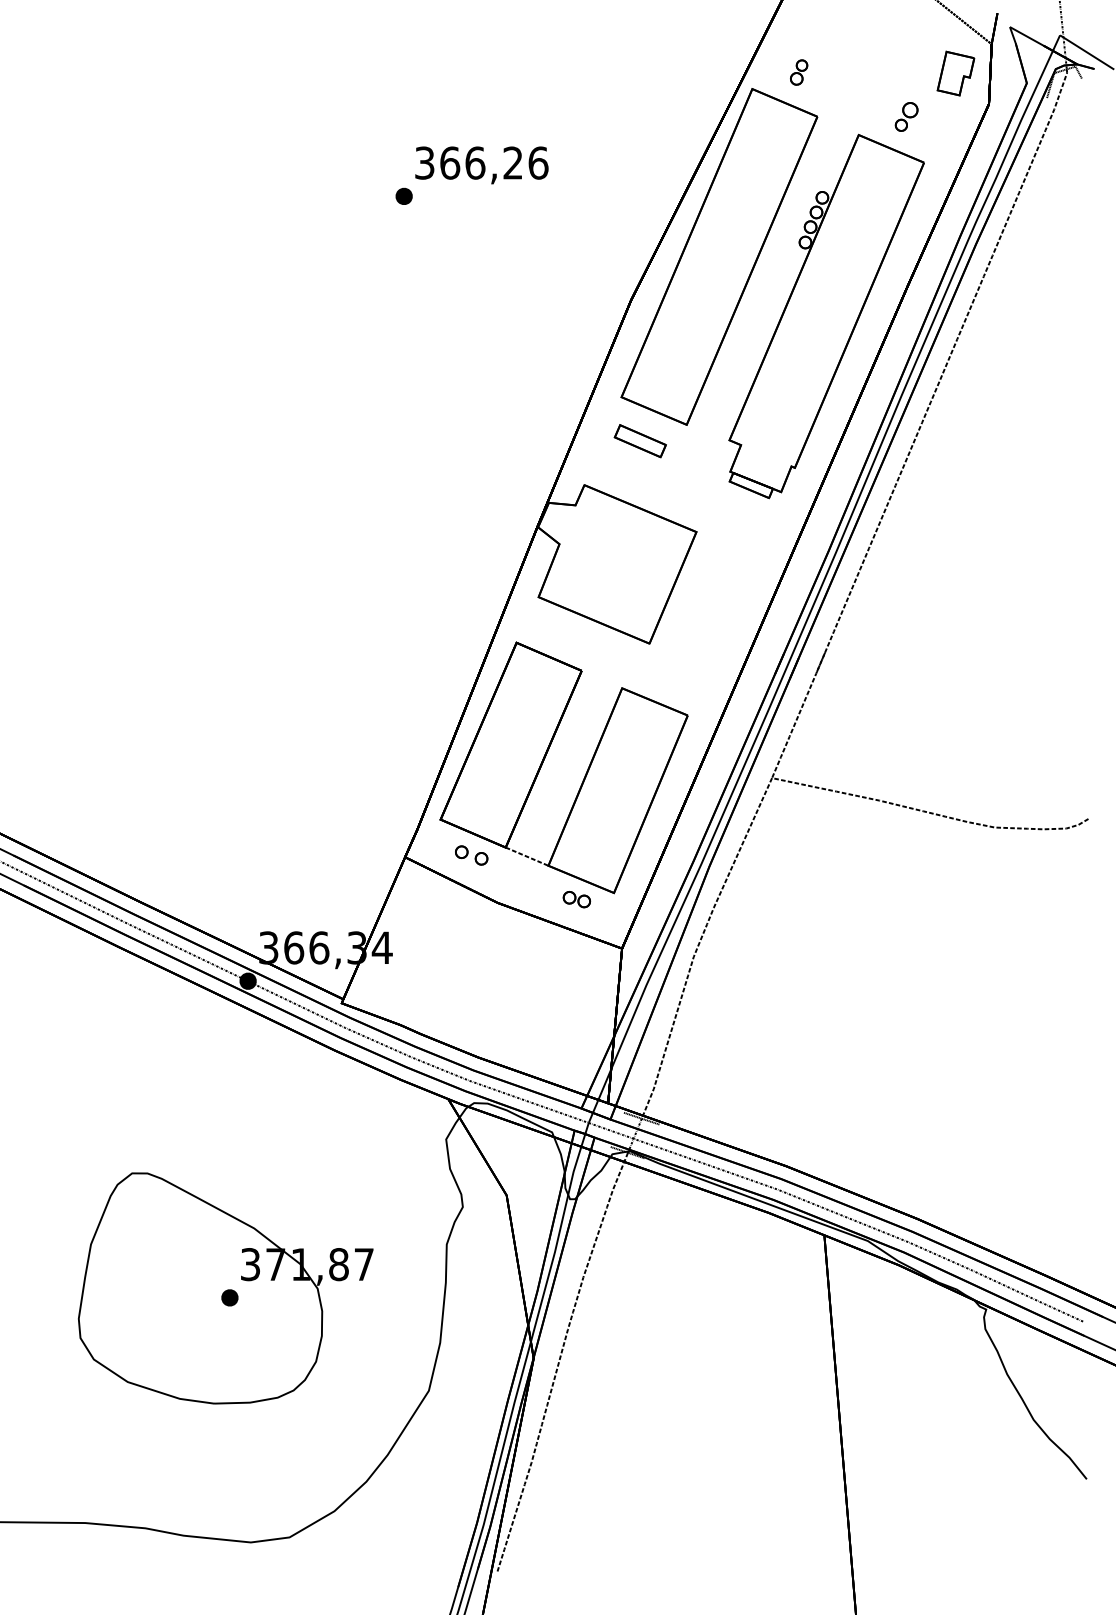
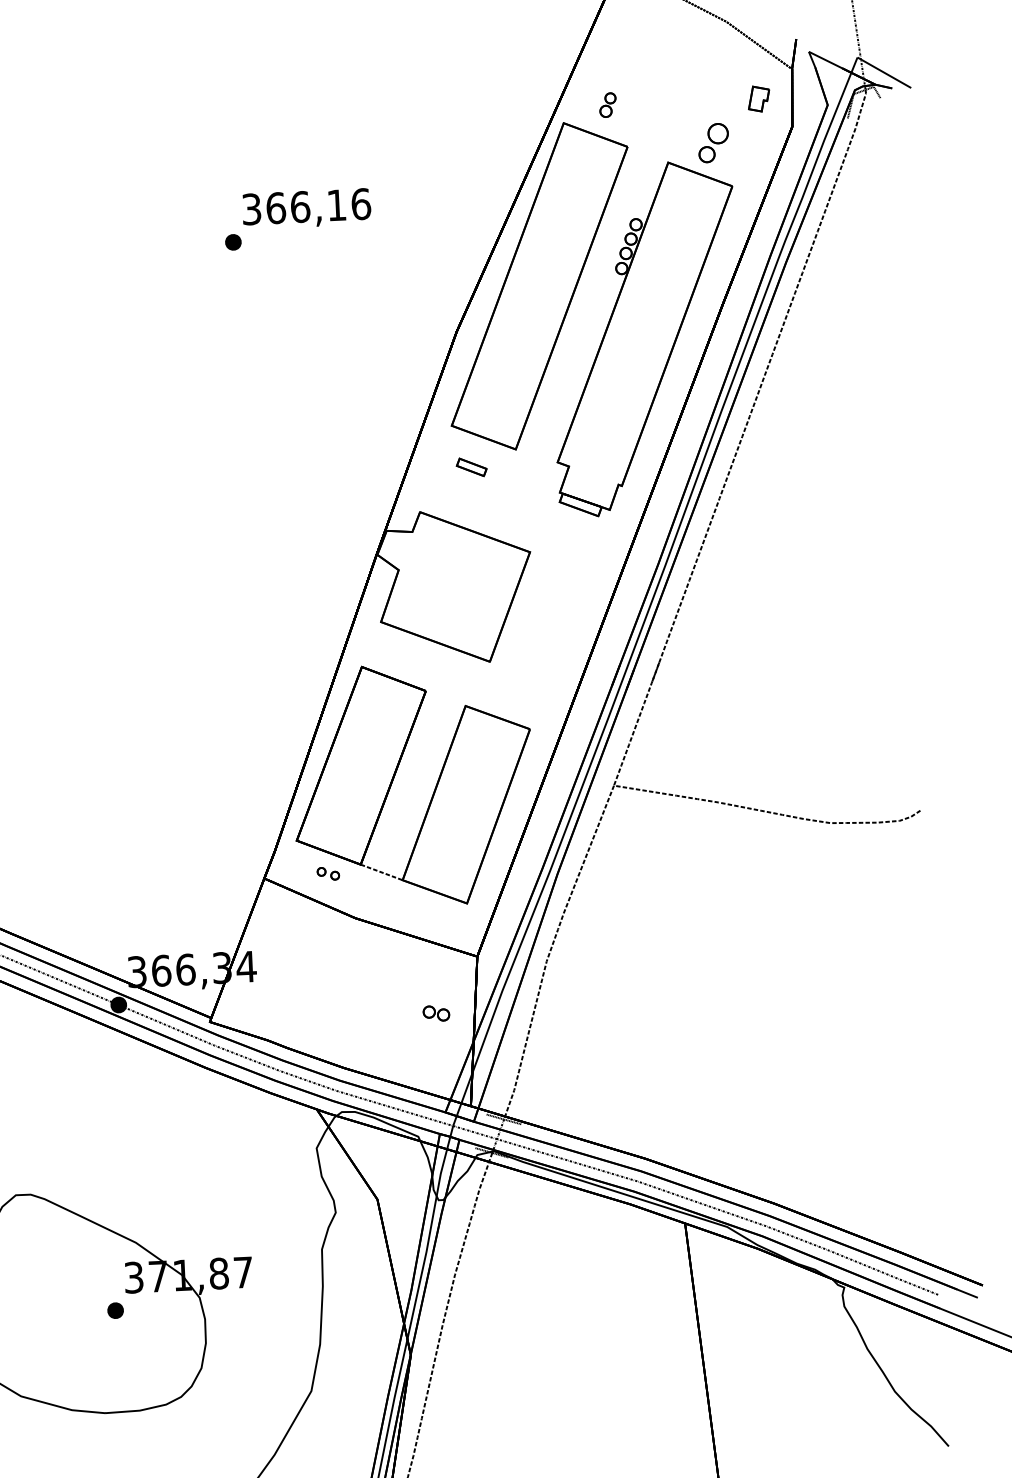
part: (955, 73) -> (758, 98), size x0.6
part: (906, 116) -> (713, 142), size x1.4
text: (512, 162) -> (336, 204), 366,26 -> 366,16
part: (639, 441) -> (471, 467), size x0.6
part: (471, 855) -> (328, 873), size x0.7
part: (576, 899) -> (436, 1013), moved

